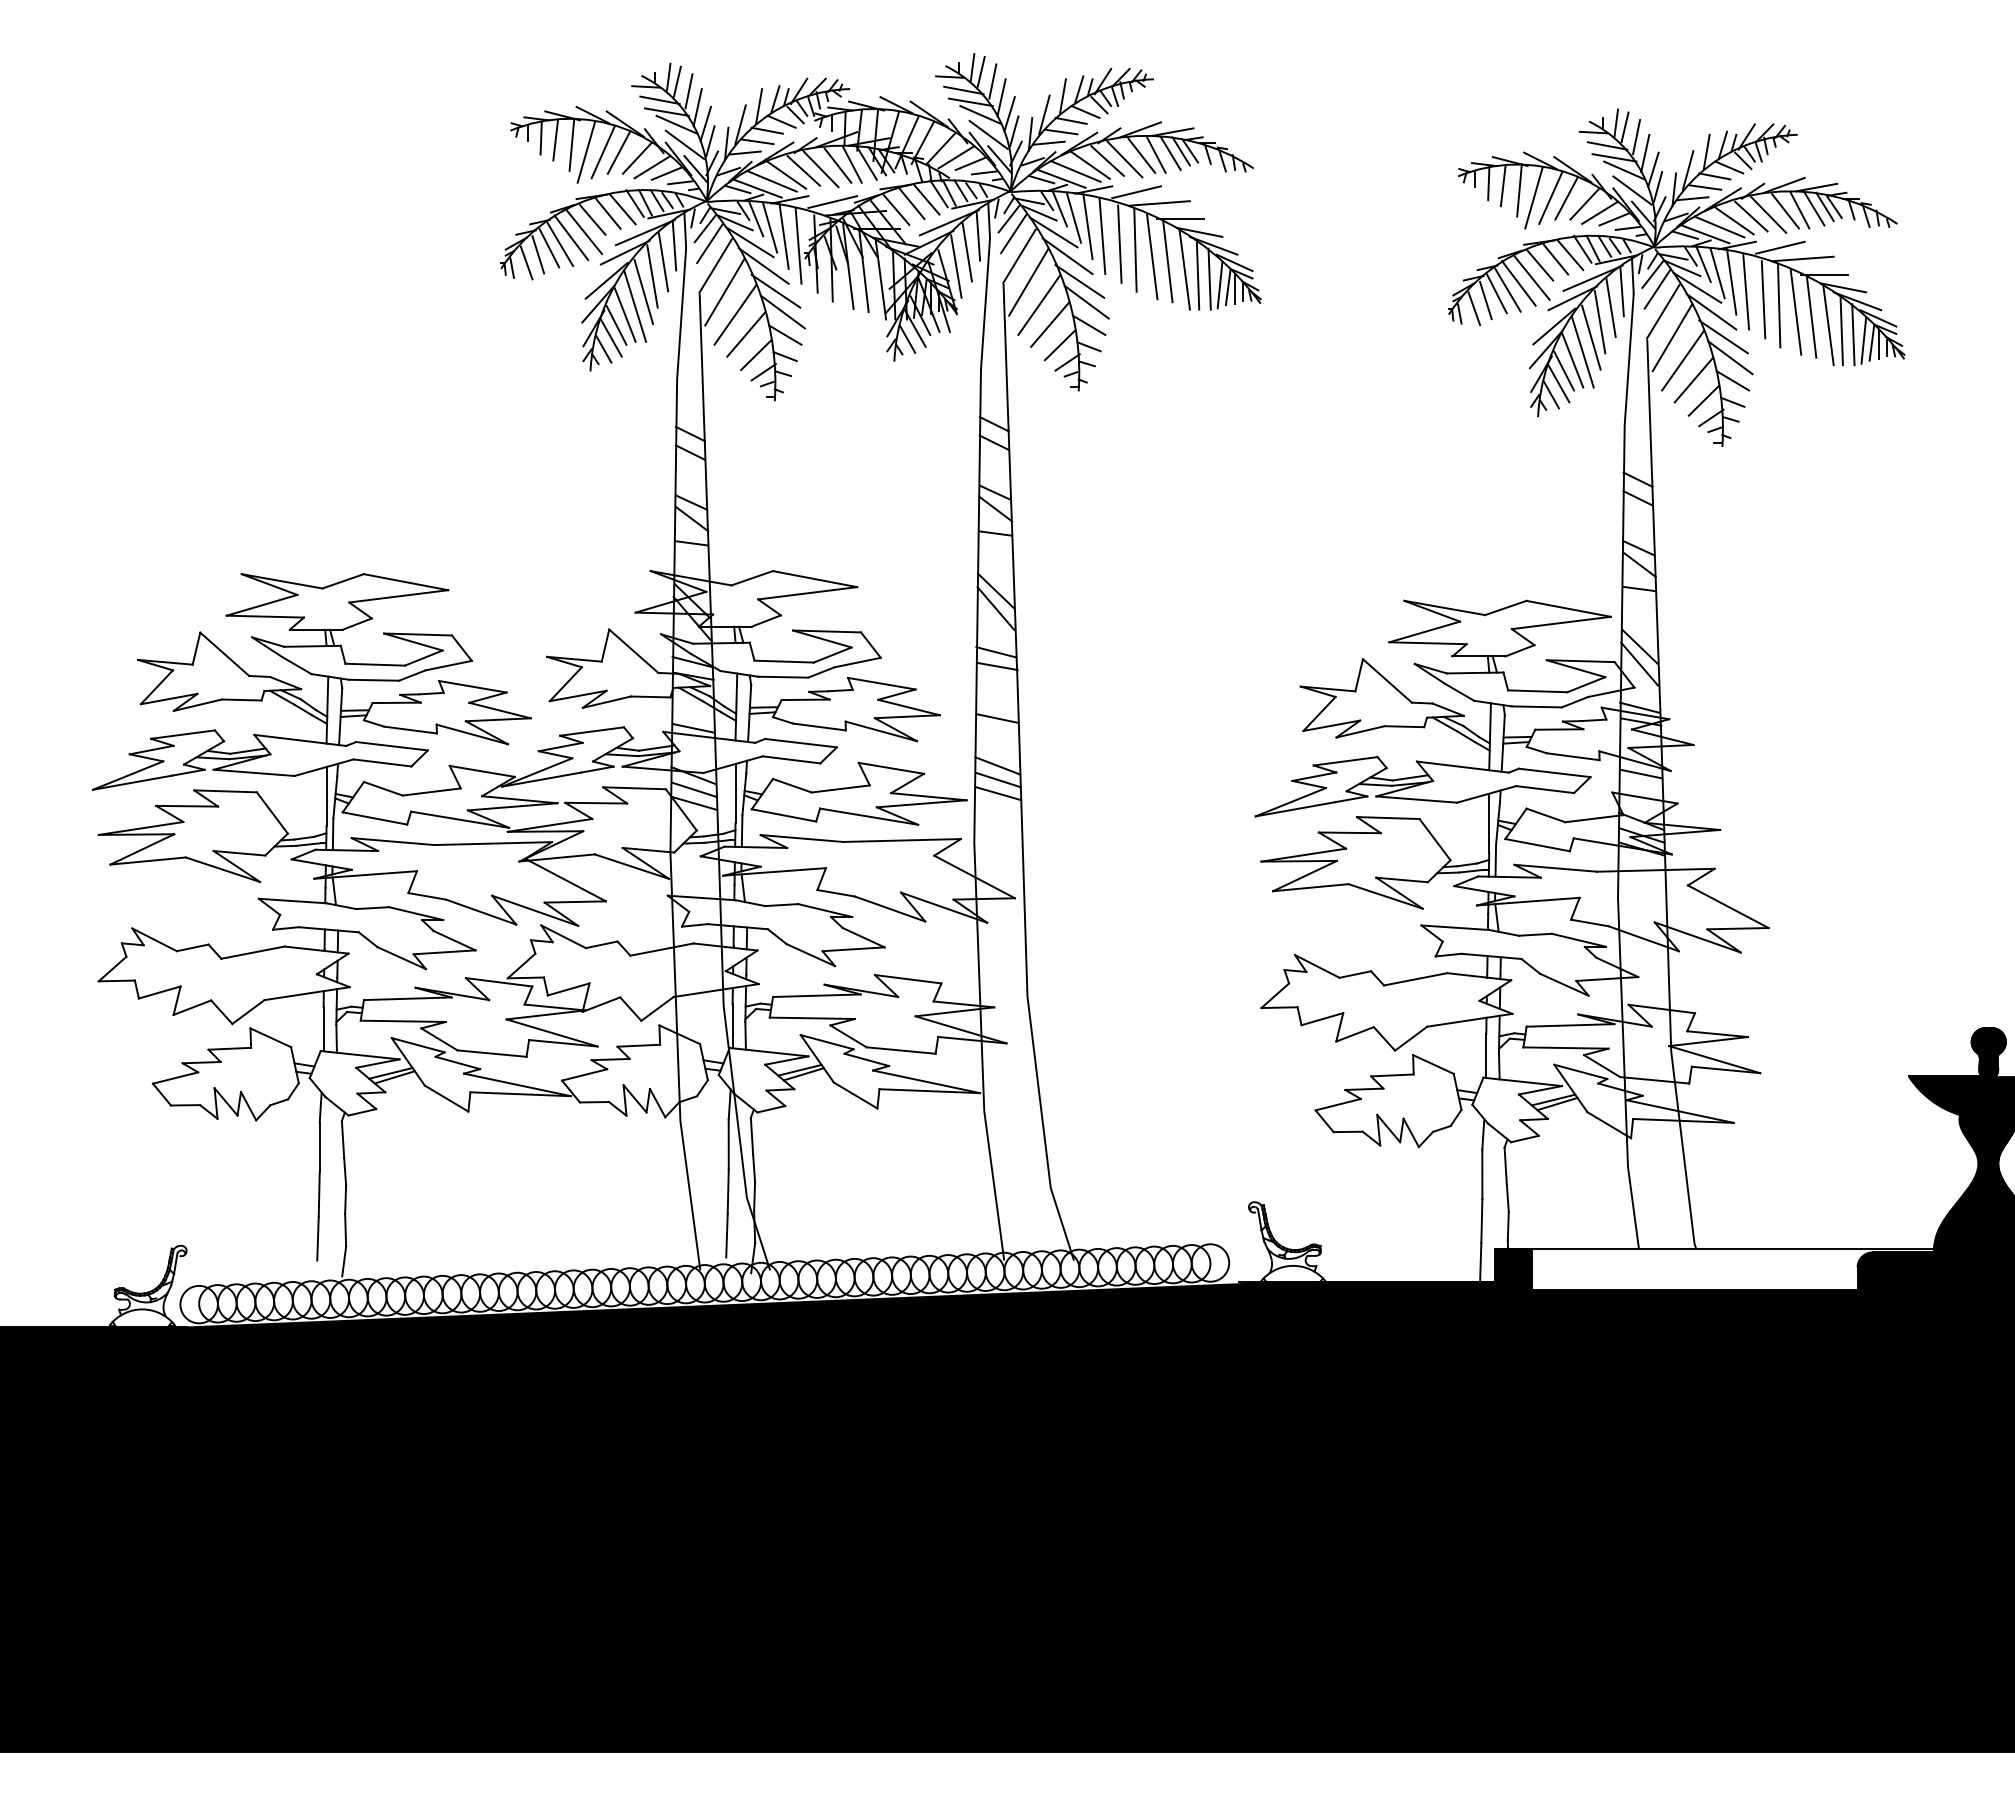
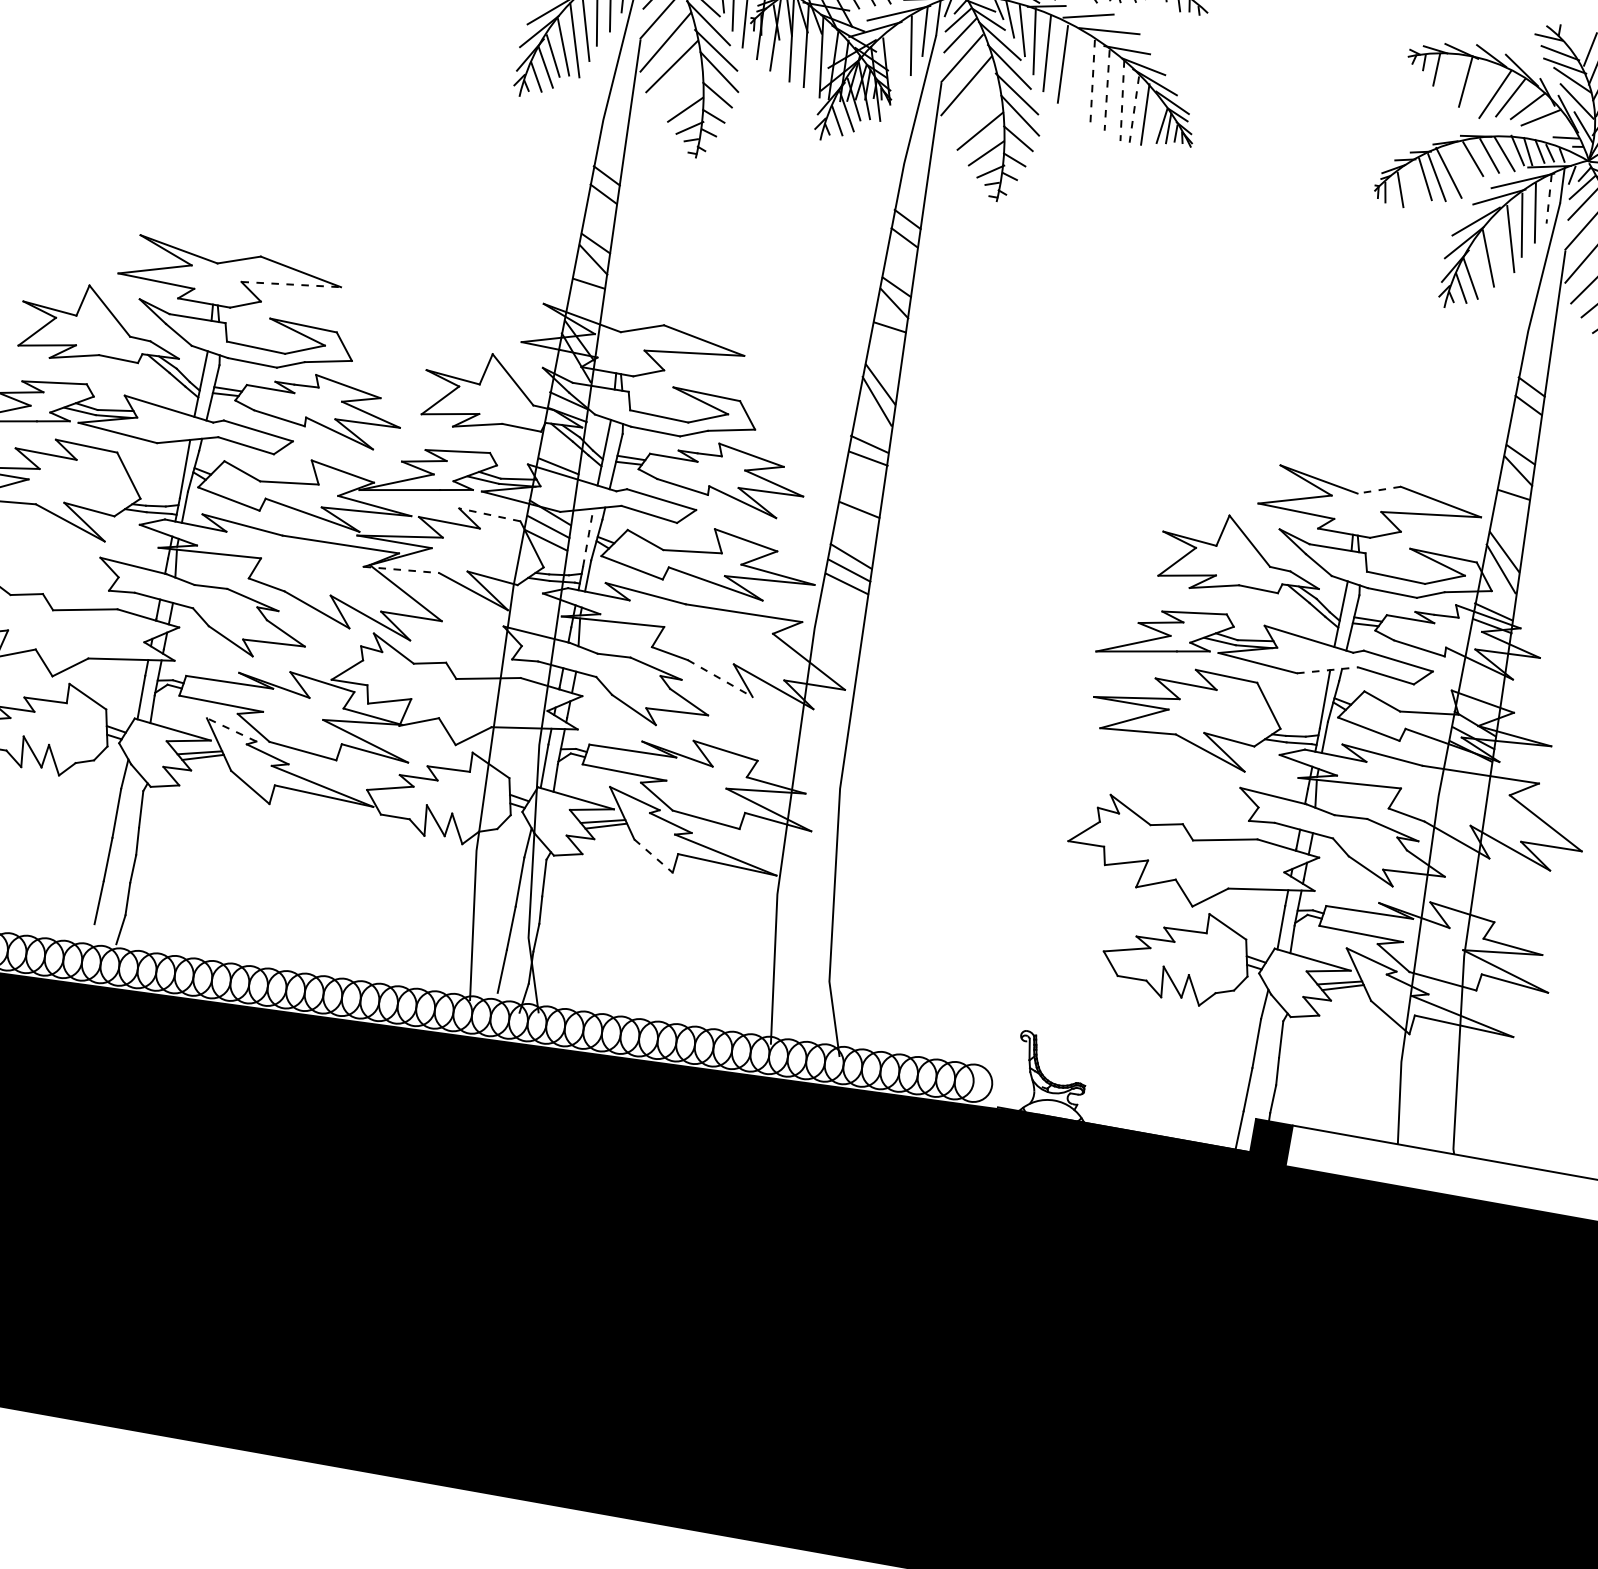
line: (1616, 122) -> (1573, 31), removed
line: (1624, 127) -> (1580, 37), removed
line: (1502, 186) -> (1449, 74), removed
line: (1533, 197) -> (1478, 90), removed
line: (1613, 219) -> (1553, 126), removed
line: (1135, 249) -> (1077, 72), removed
line: (1152, 256) -> (1092, 82), solid -> dashed
line: (1167, 262) -> (1106, 90), solid -> dashed
line: (956, 266) -> (898, 57), removed
line: (1184, 270) -> (1122, 101), solid -> dashed
line: (1198, 276) -> (1134, 109), solid -> dashed
line: (1531, 277) -> (1462, 169), removed
line: (1219, 285) -> (1153, 122), removed
line: (1622, 291) -> (1549, 199), solid -> dashed
line: (1485, 300) -> (1413, 183), removed
line: (1039, 304) -> (973, 109), removed
line: (746, 334) -> (679, 87), removed
line: (1582, 351) -> (1499, 251), removed
line: (1564, 370) -> (1478, 266), removed
line: (398, 596) -> (291, 284), solid -> dashed
line: (1505, 607) -> (1378, 489), solid -> dashed
line: (1641, 773) -> (1483, 676), removed
line: (634, 788) -> (489, 515), solid -> dashed
line: (735, 793) -> (588, 537), solid -> dashed
line: (1486, 794) -> (1327, 670), solid -> dashed
line: (557, 857) -> (401, 569), solid -> dashed
line: (890, 909) -> (720, 679), solid -> dashed
line: (417, 1045) -> (230, 730), solid -> dashed
line: (856, 1095) -> (654, 856), solid -> dashed

